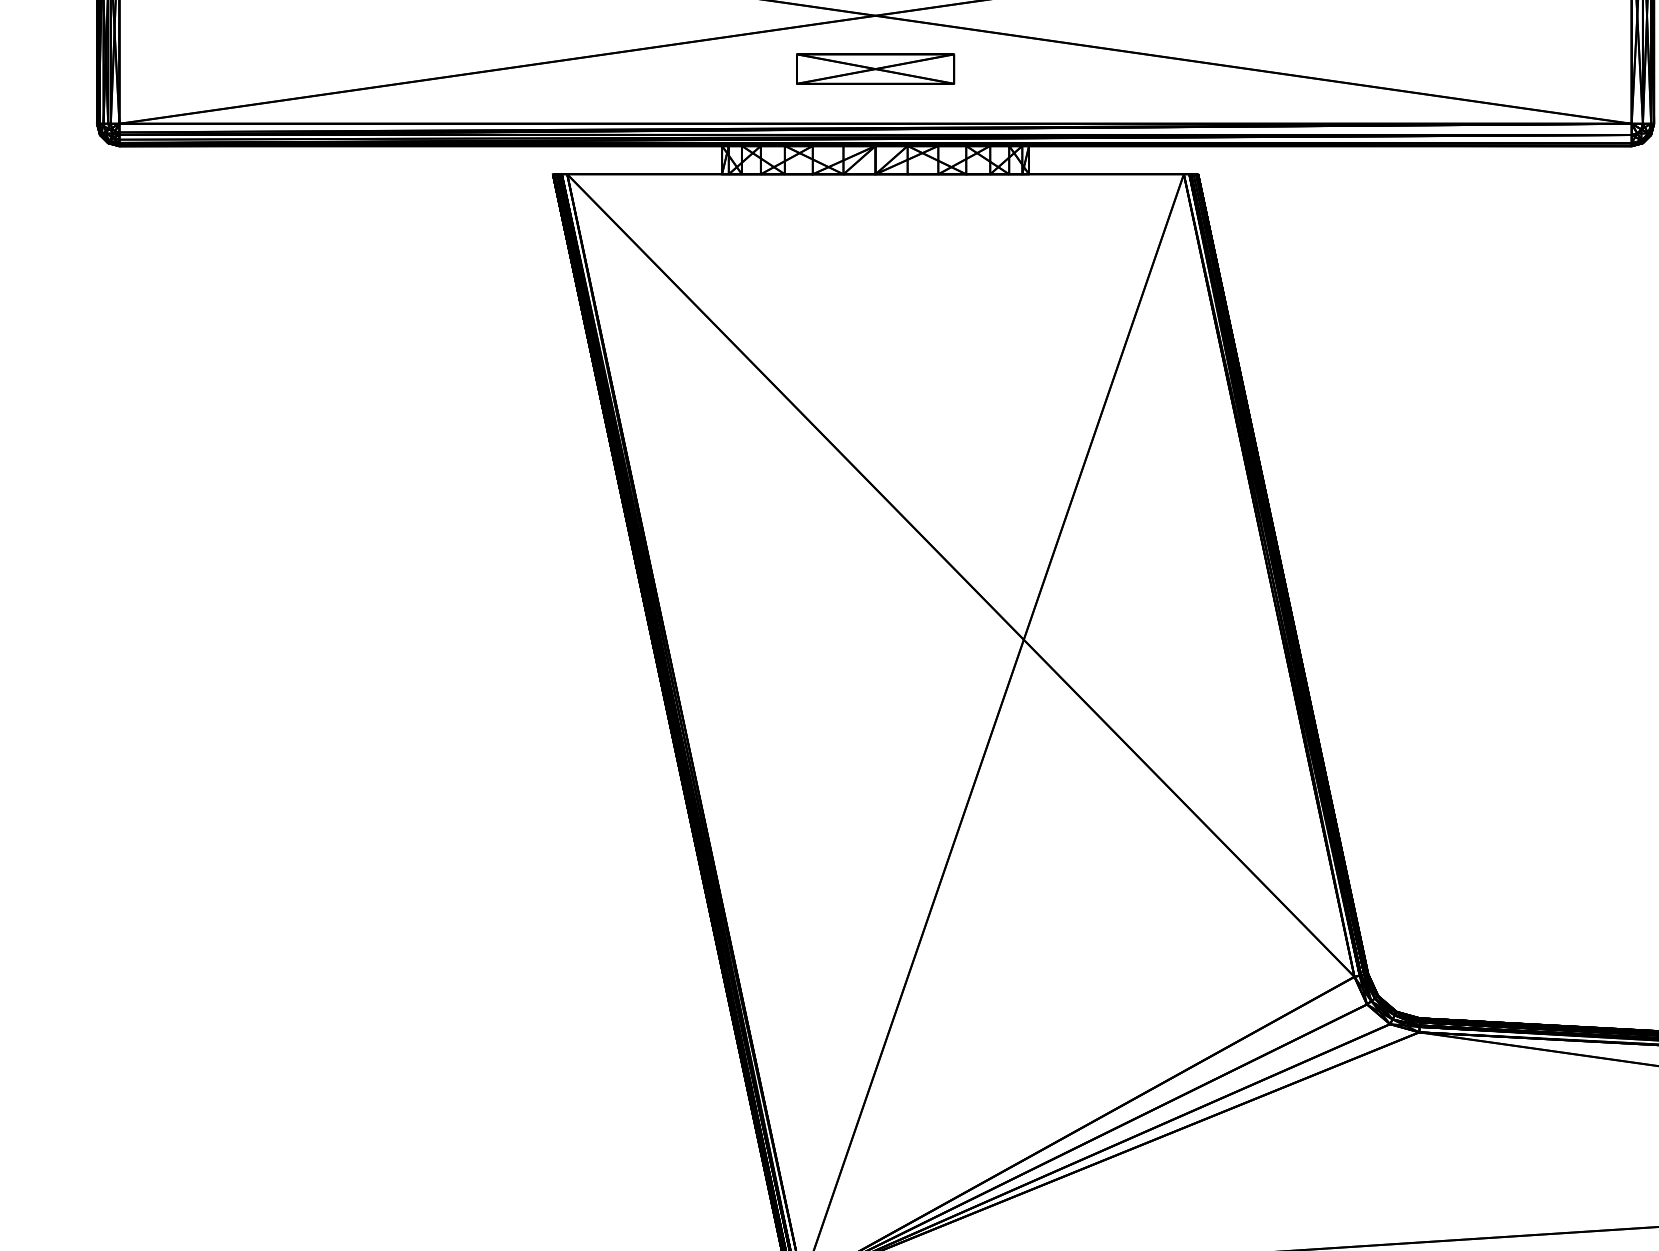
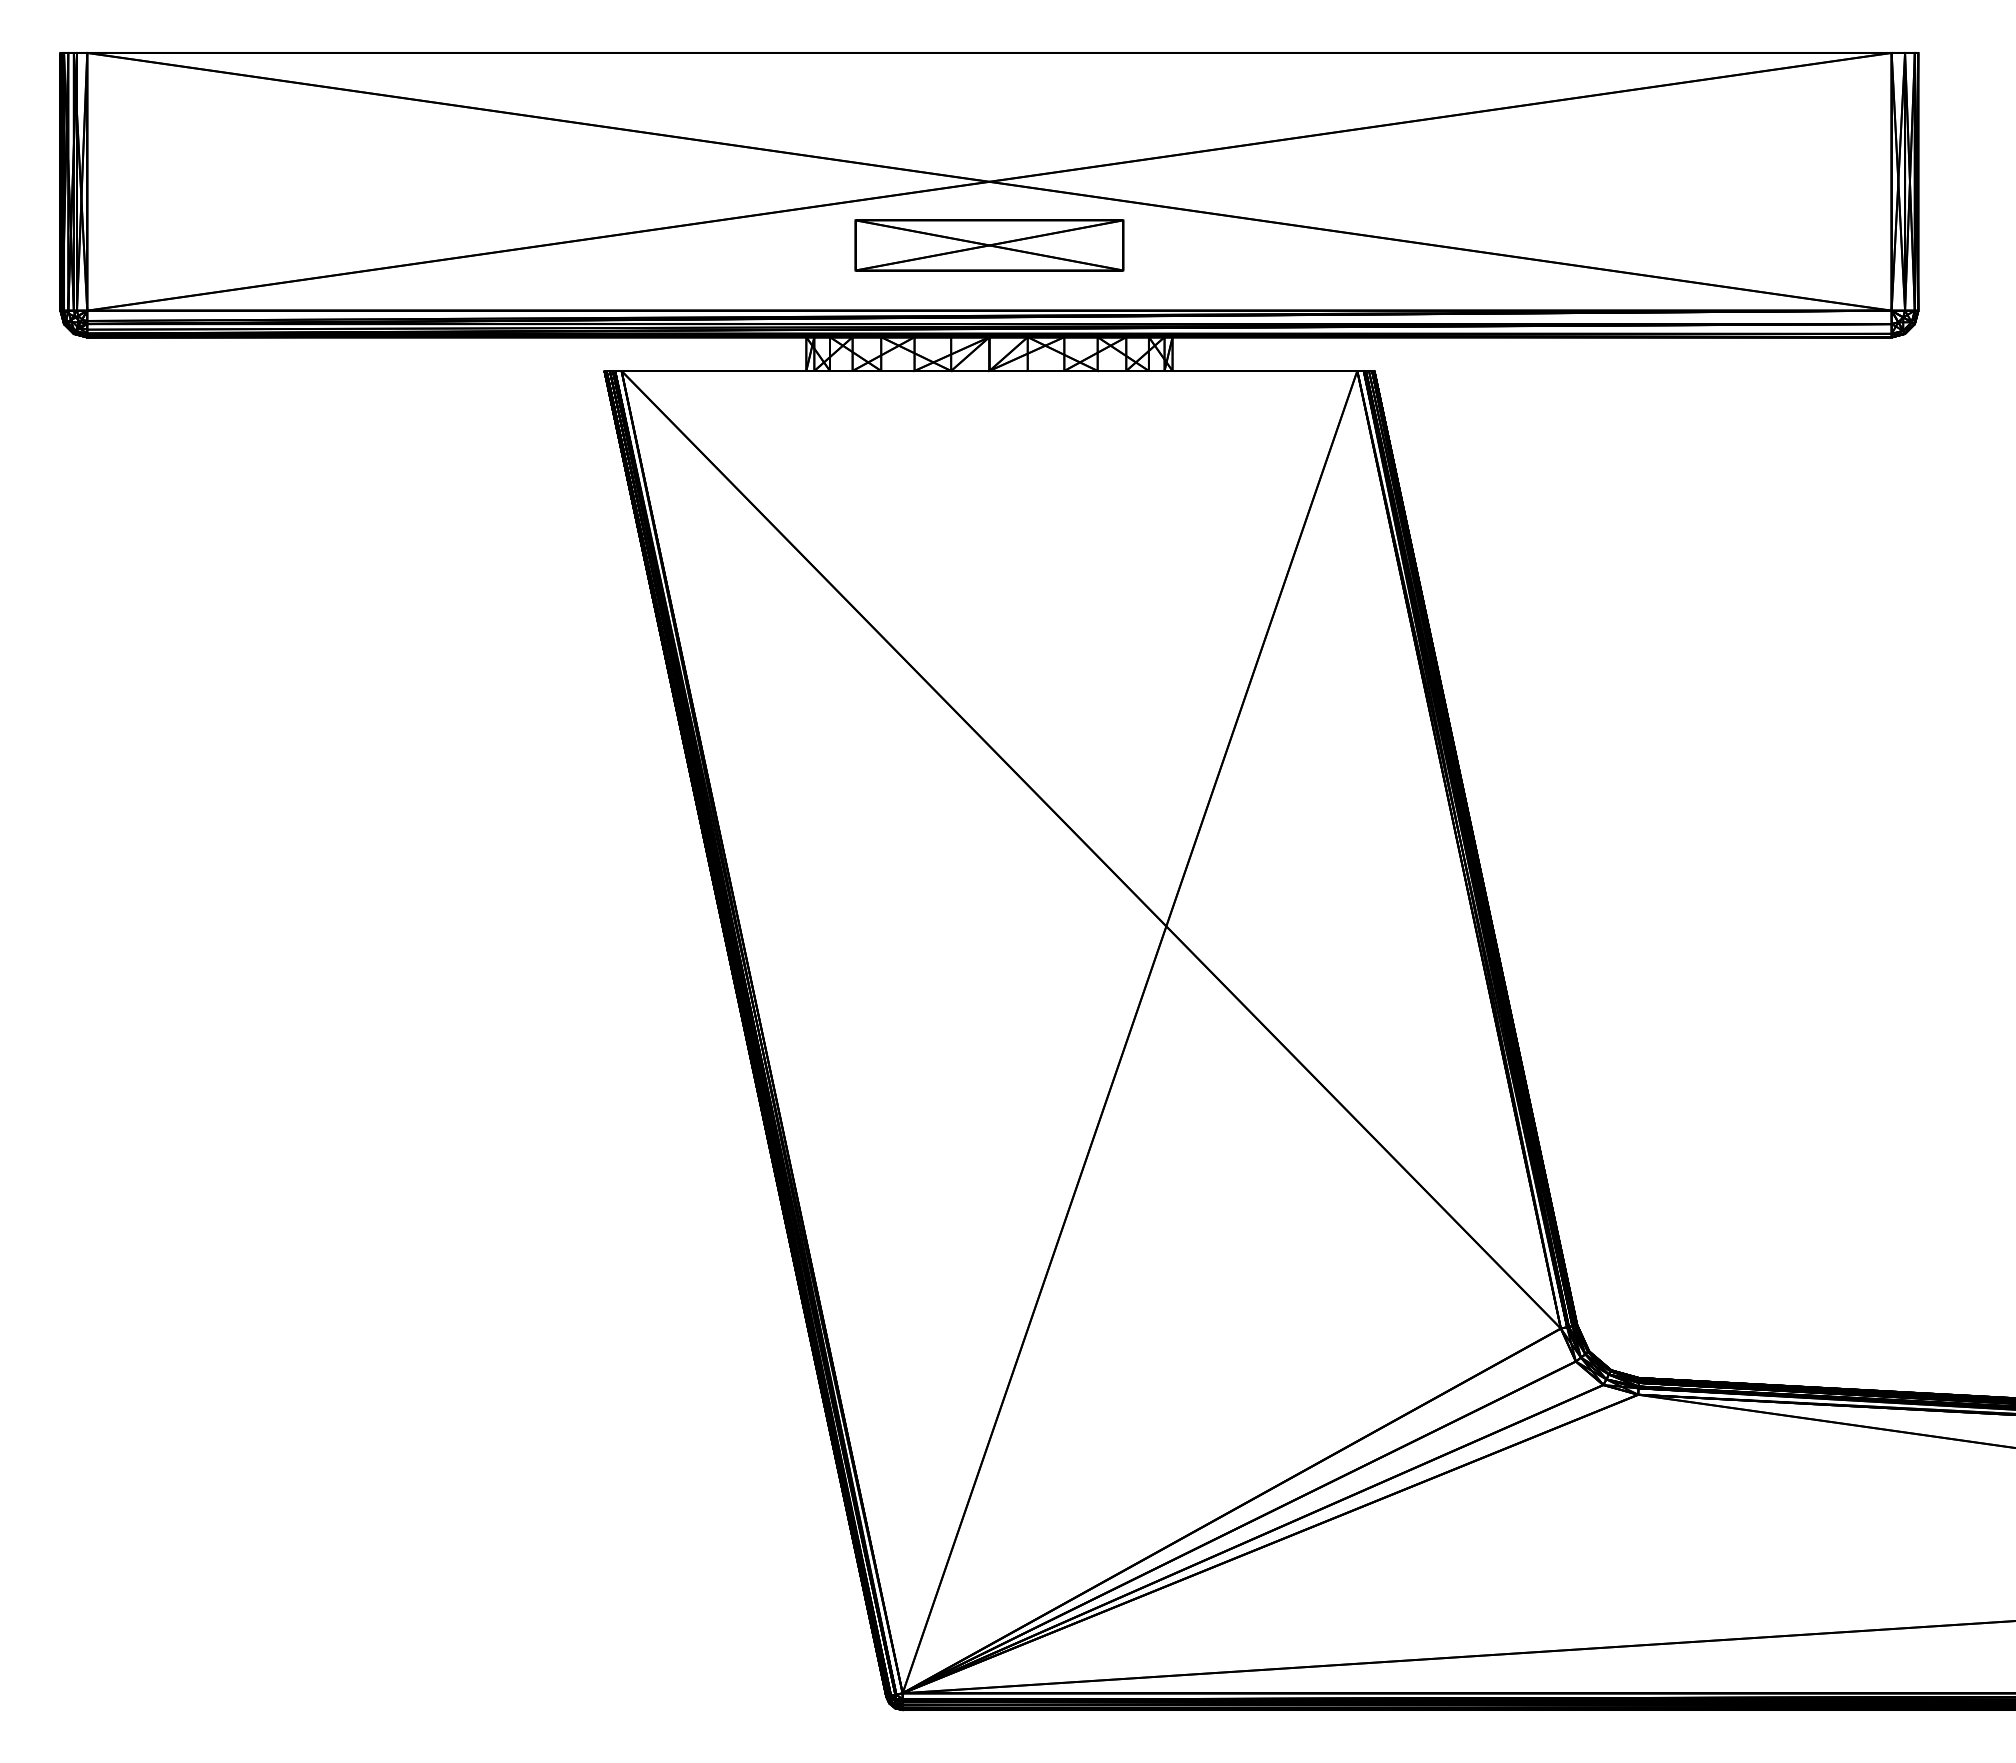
part: (875, 69) -> (989, 245), size x1.43

